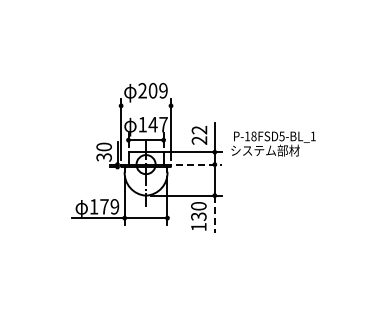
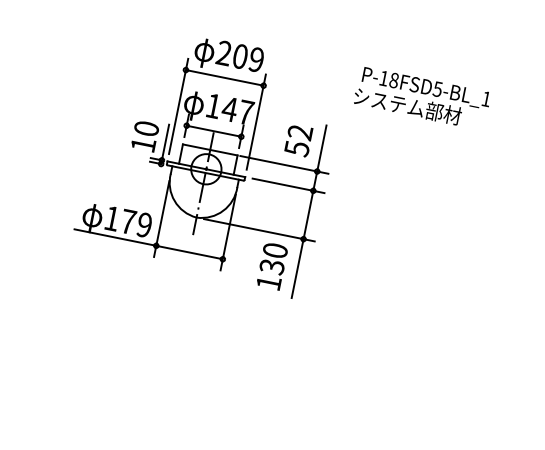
line: (145, 105) -> (223, 77), added
text: (199, 140) -> (297, 148), 22 -> 52
text: (273, 143) -> (422, 97), moved
text: (103, 157) -> (142, 144), 30 -> 10
line: (199, 164) -> (289, 185), dashed -> solid
line: (214, 214) -> (297, 268), dashed -> solid

